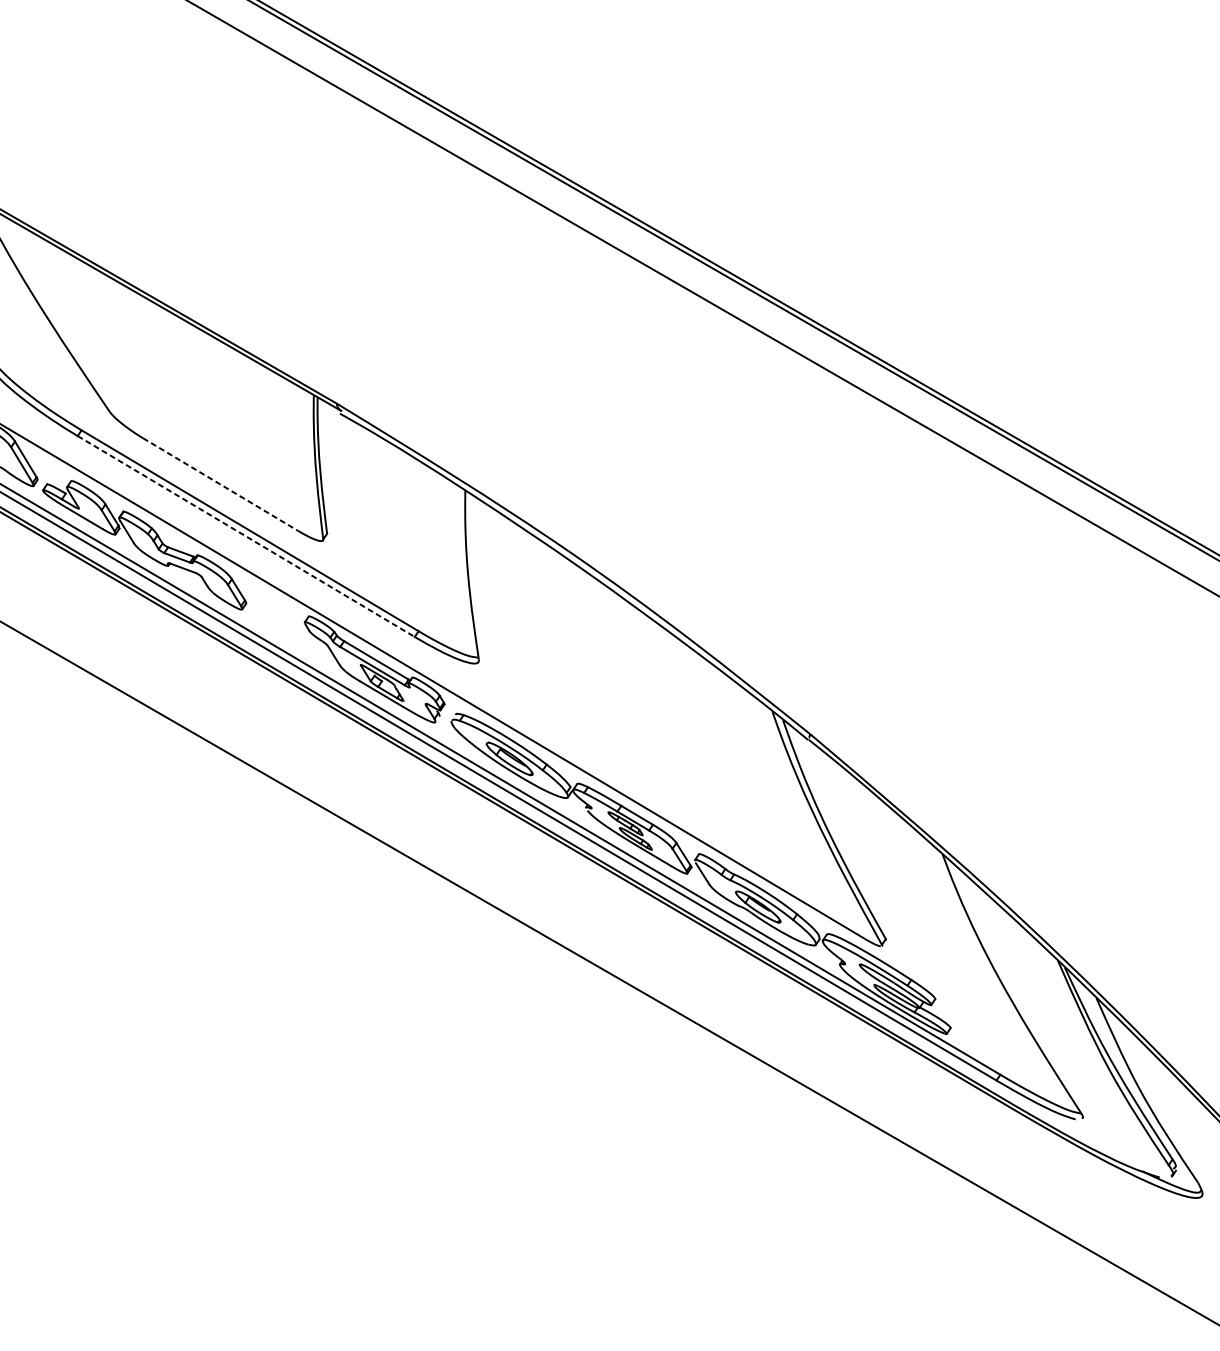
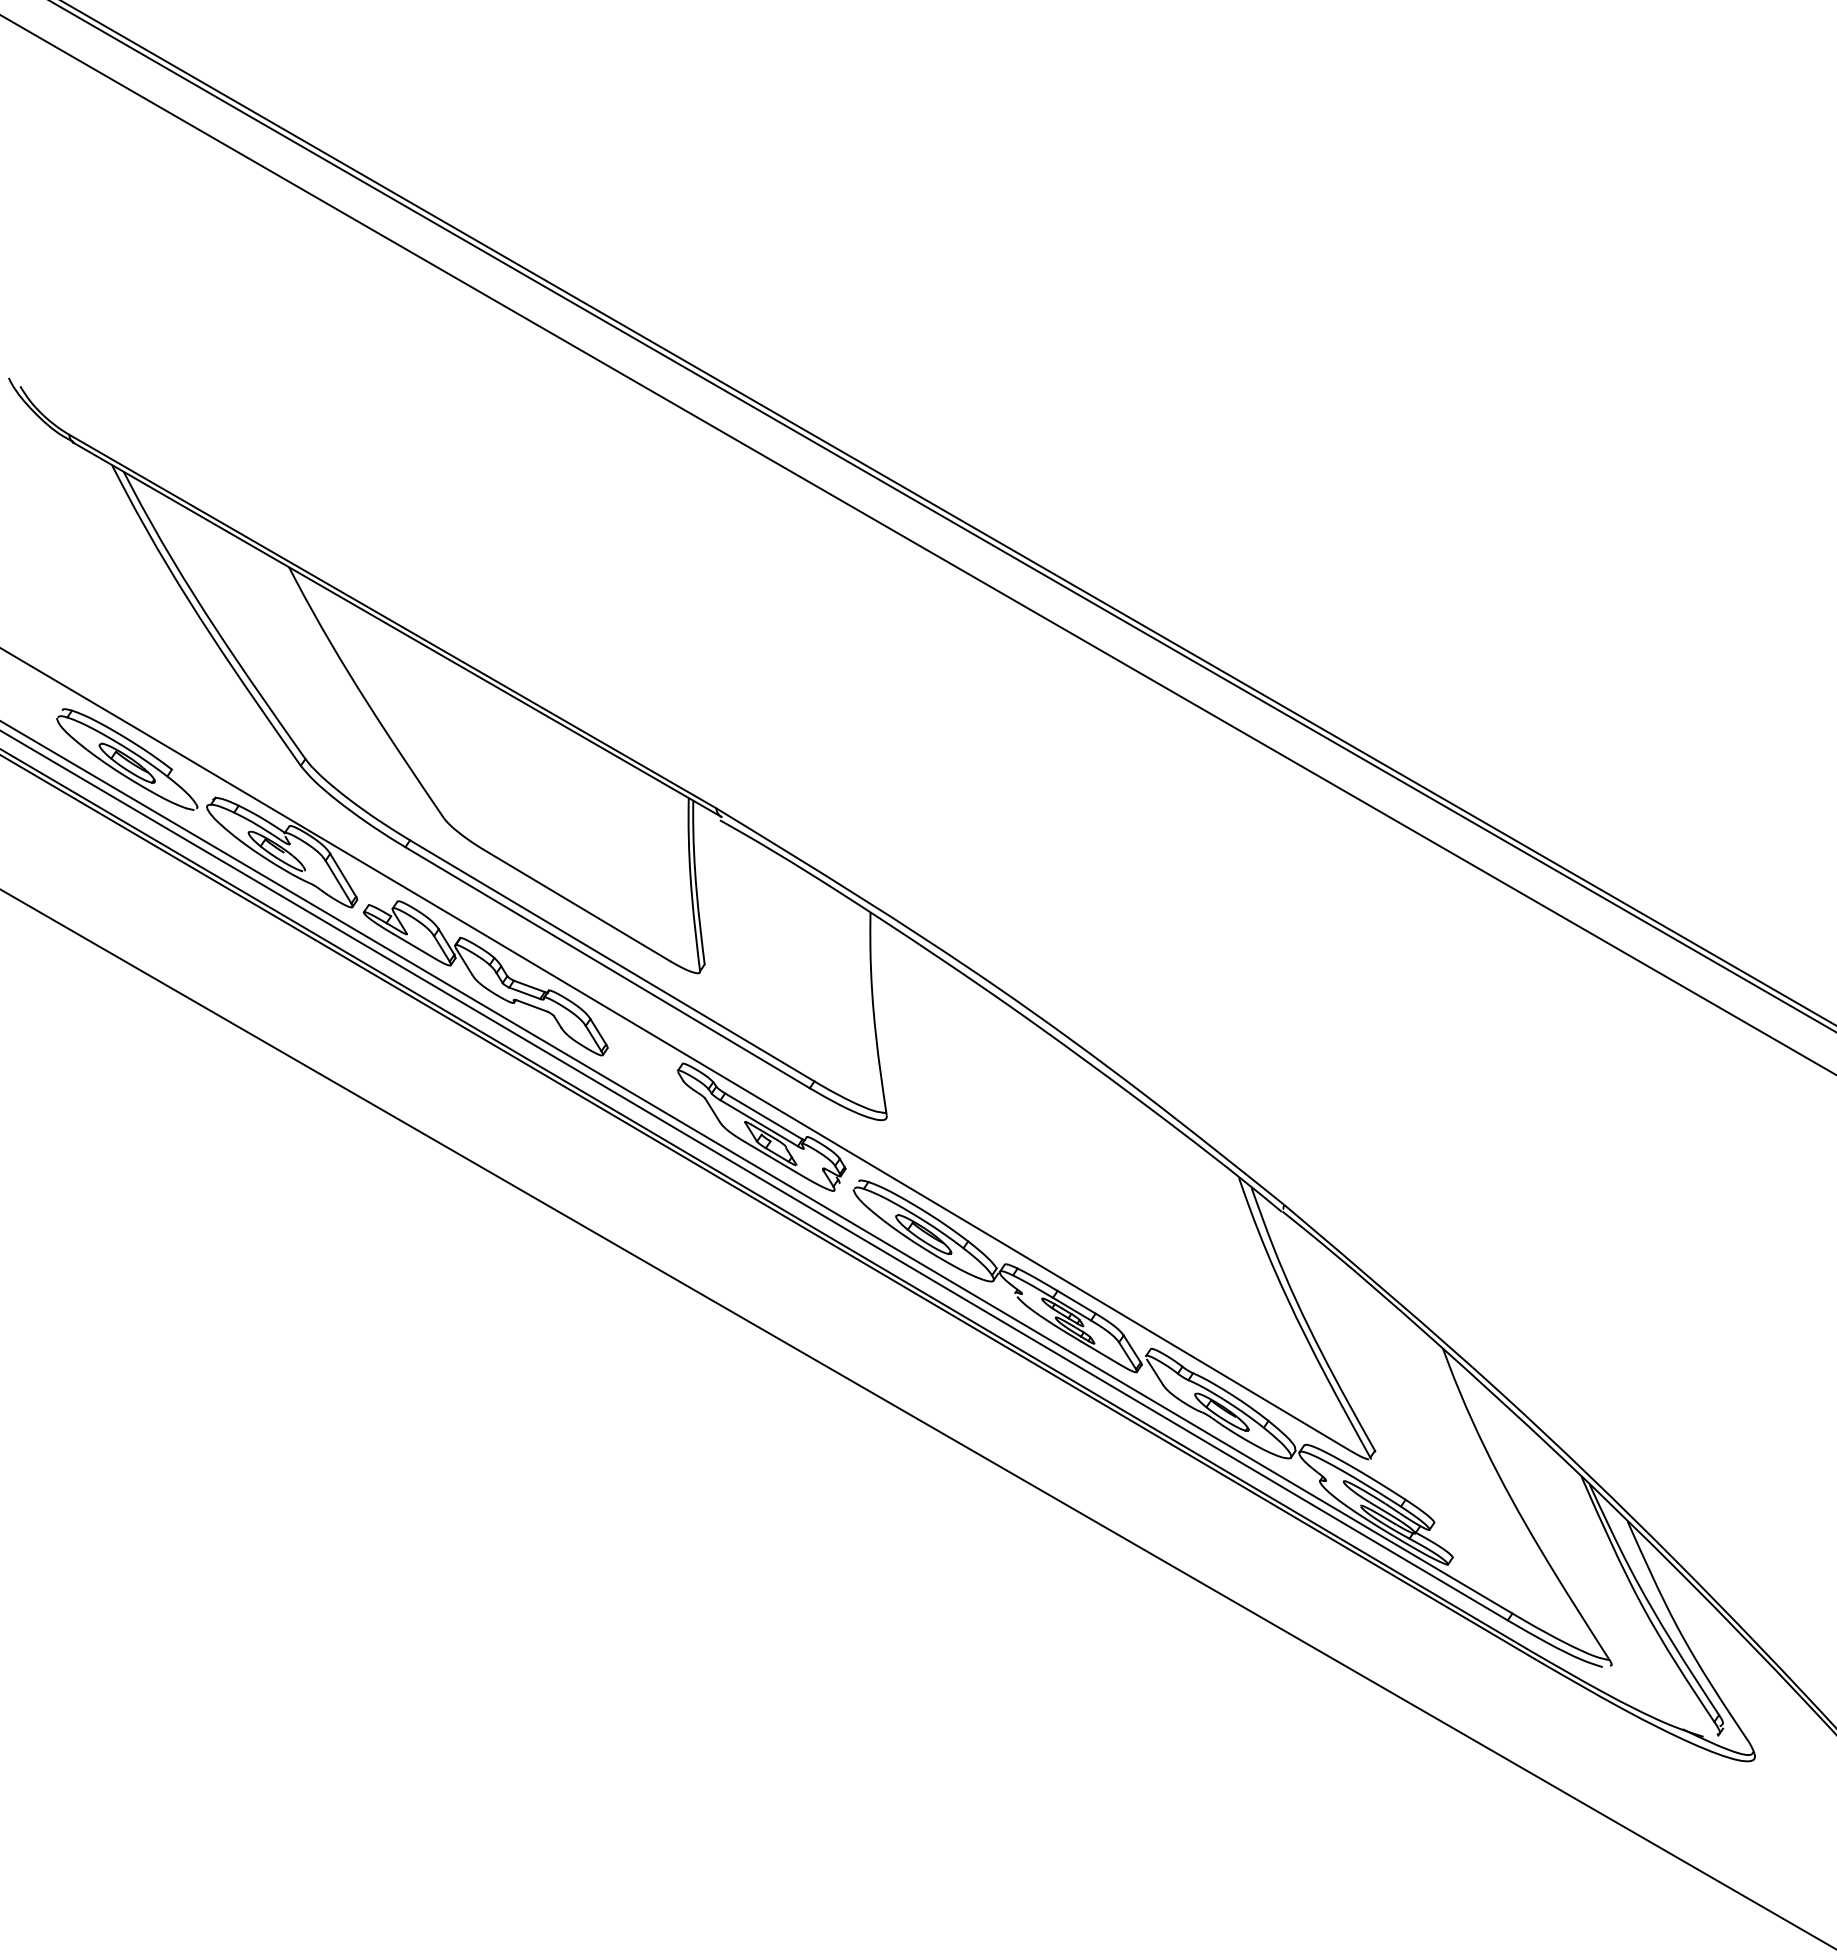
line: (221, 484) -> (577, 905), dashed -> solid
line: (246, 536) -> (608, 967), dashed -> solid

